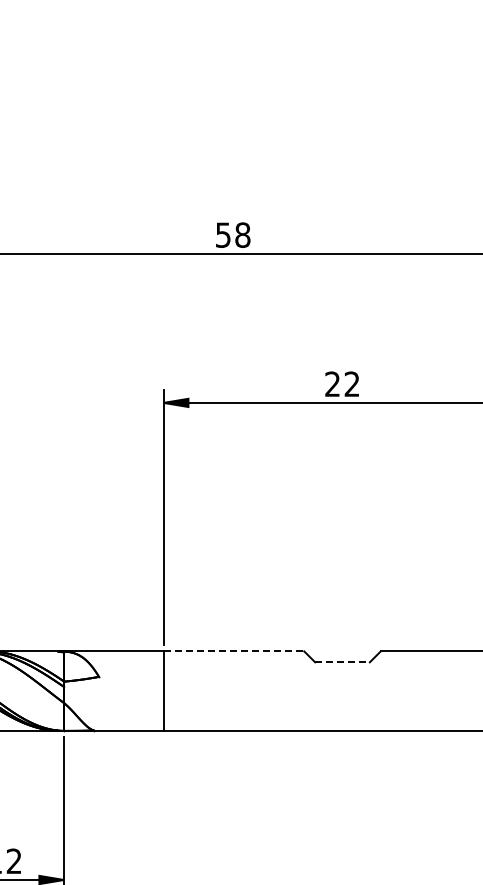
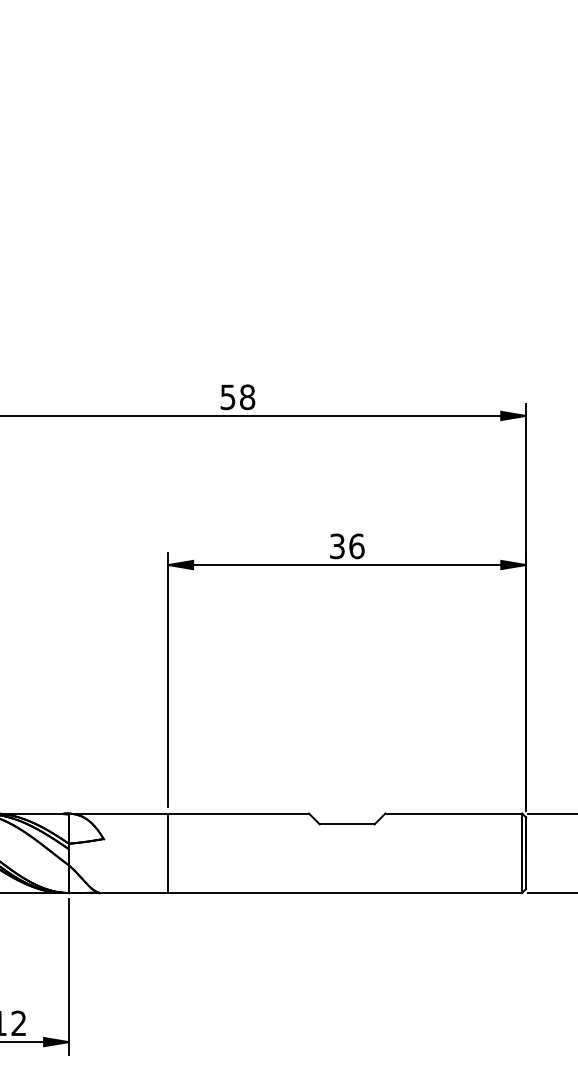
text: (342, 384) -> (347, 546), 22 -> 36
line: (234, 651) -> (239, 813), dashed -> solid
line: (342, 662) -> (347, 824), dashed -> solid

